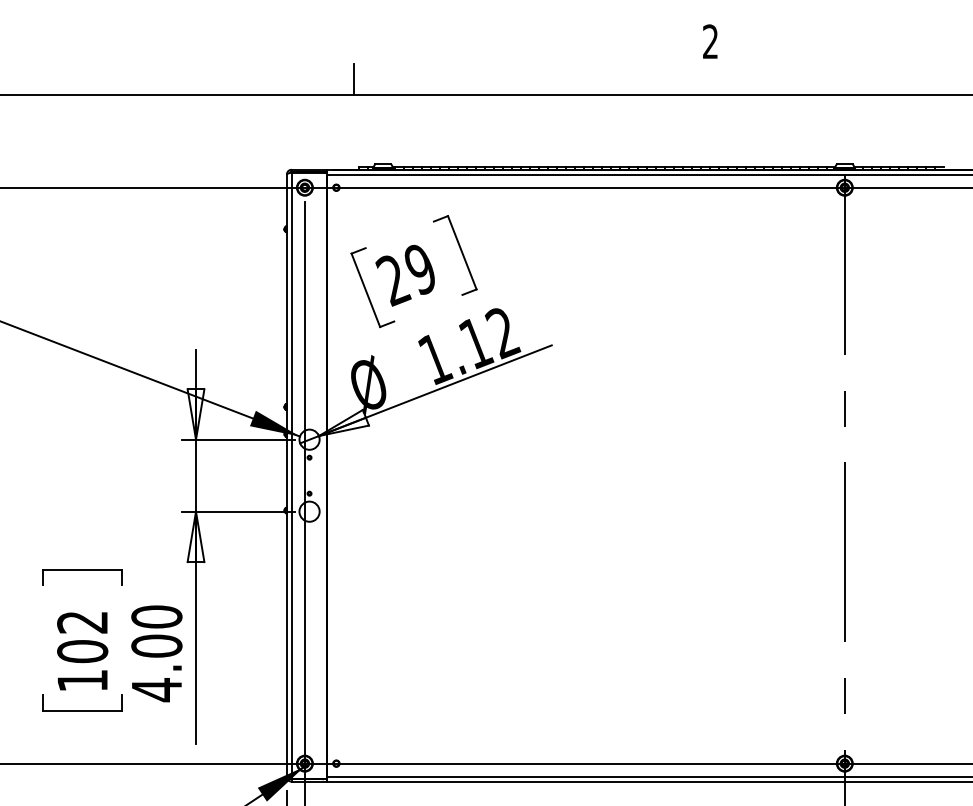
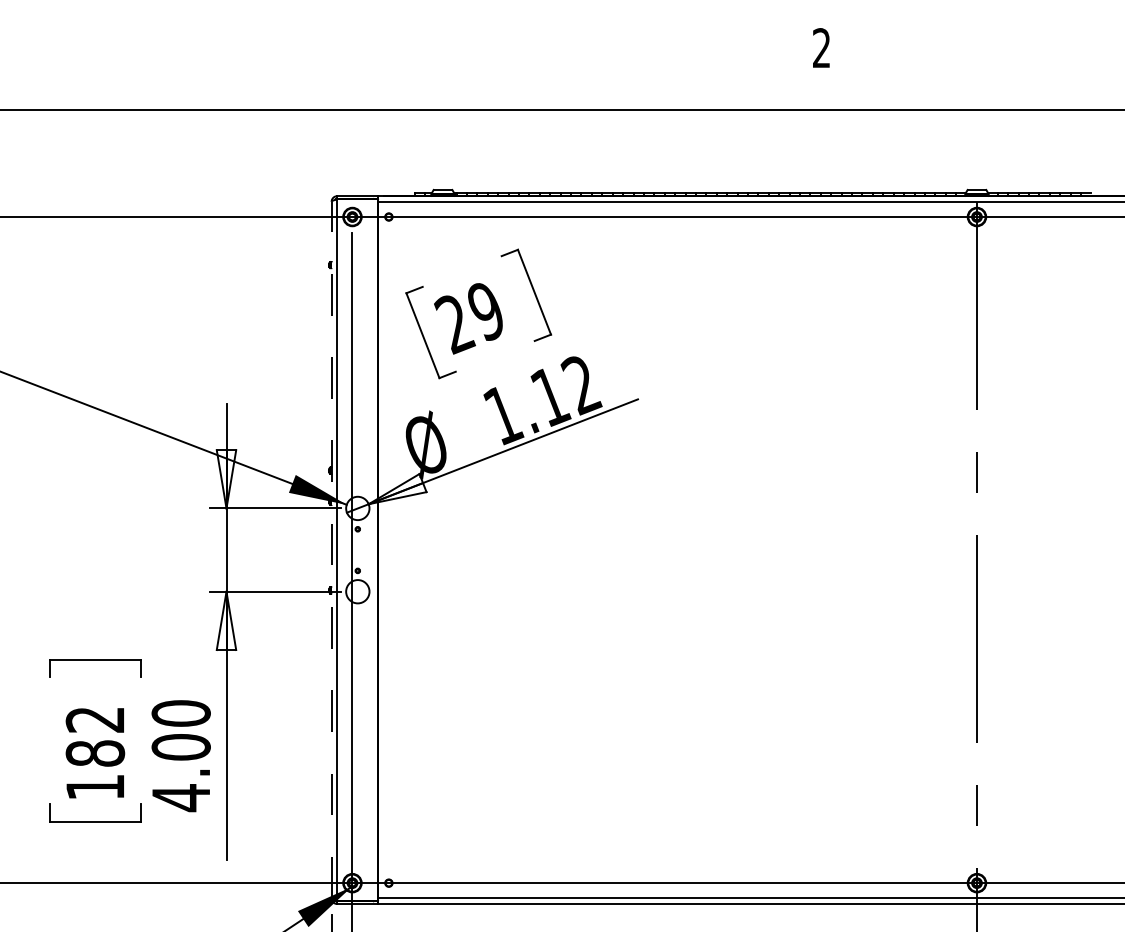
line: (354, 79) -> (409, 91), removed
line: (286, 475) -> (331, 549), solid -> dashed
text: (82, 651) -> (95, 753), 102 -> 182

